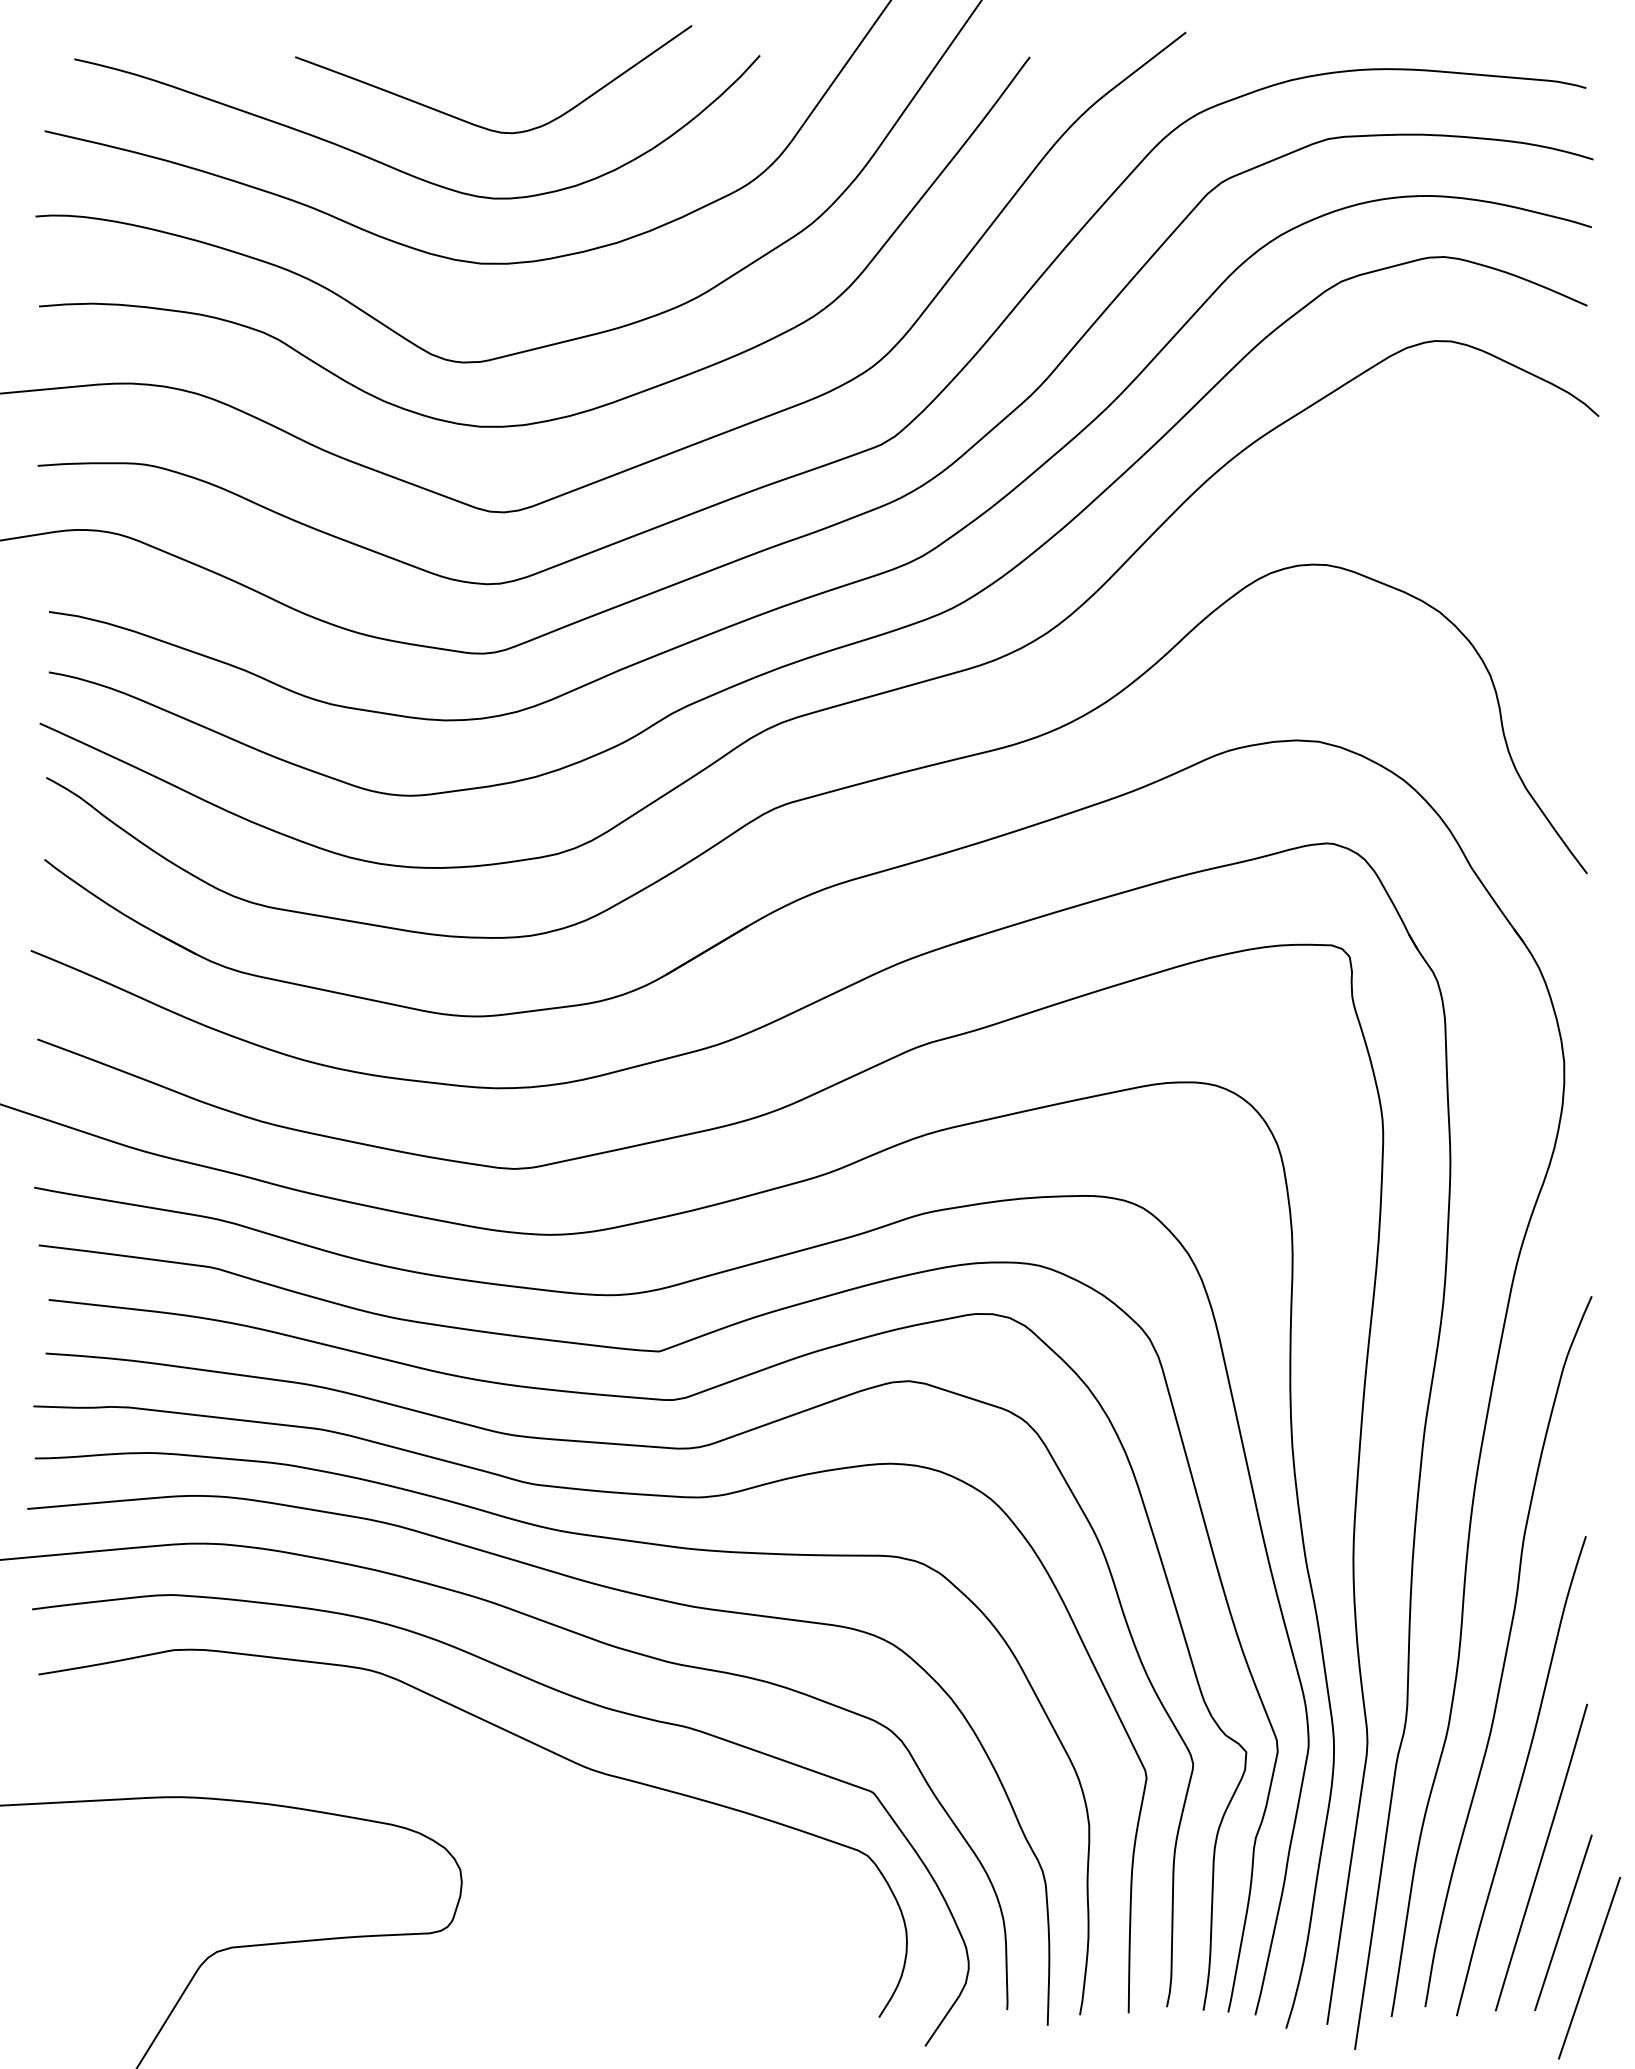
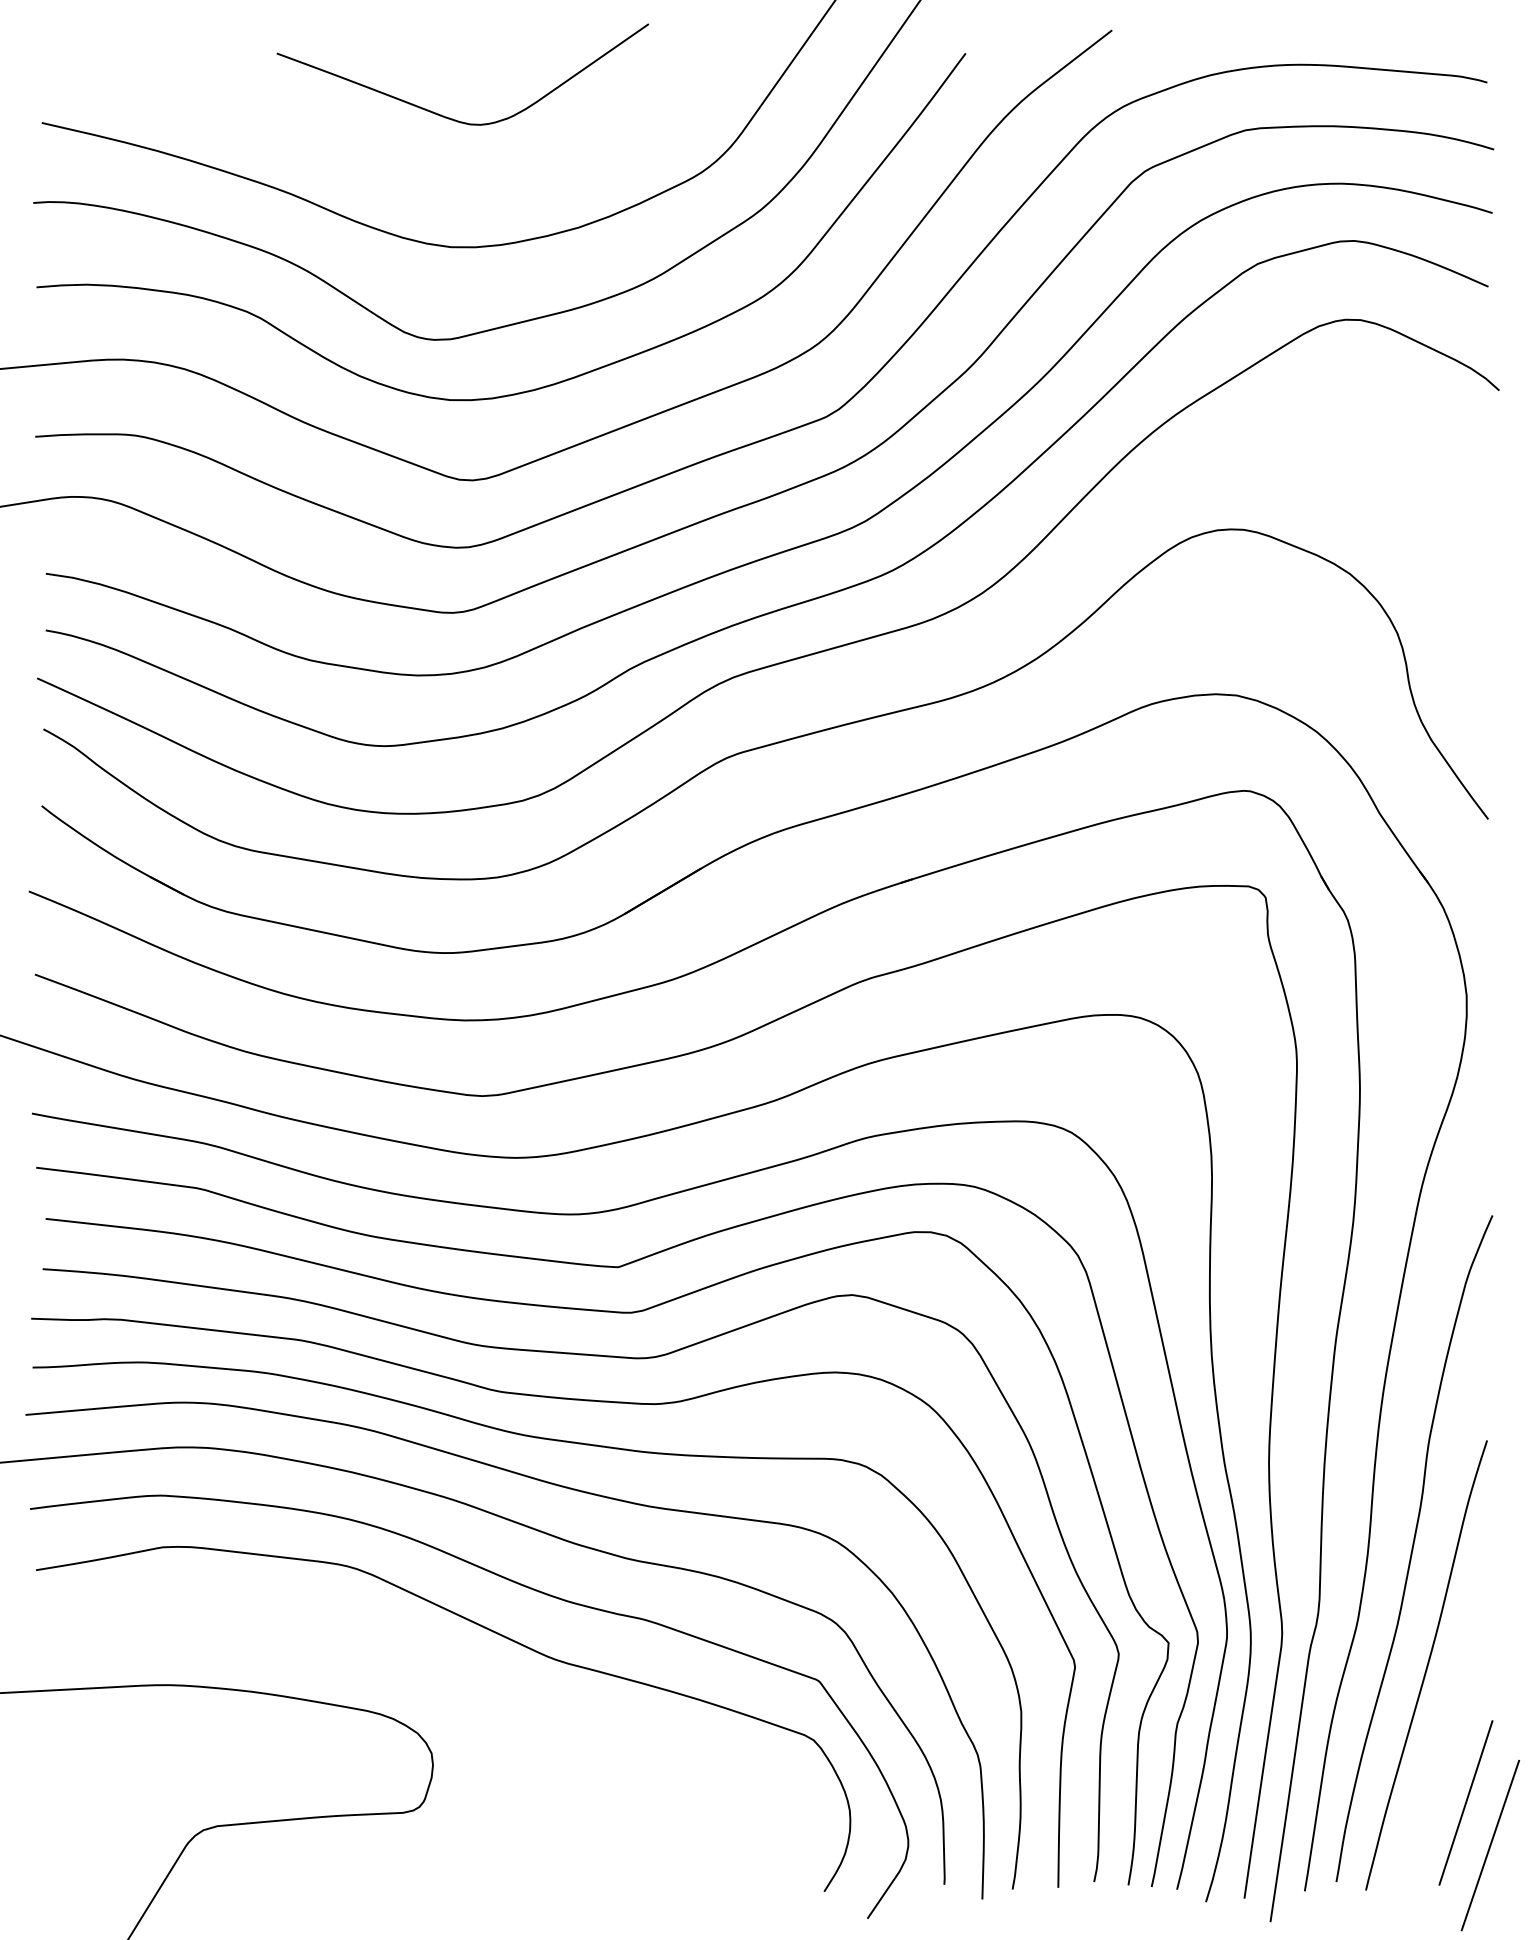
curve: (402, 170) -> (377, 159), removed
line: (1541, 1857) -> (1445, 1741), removed

